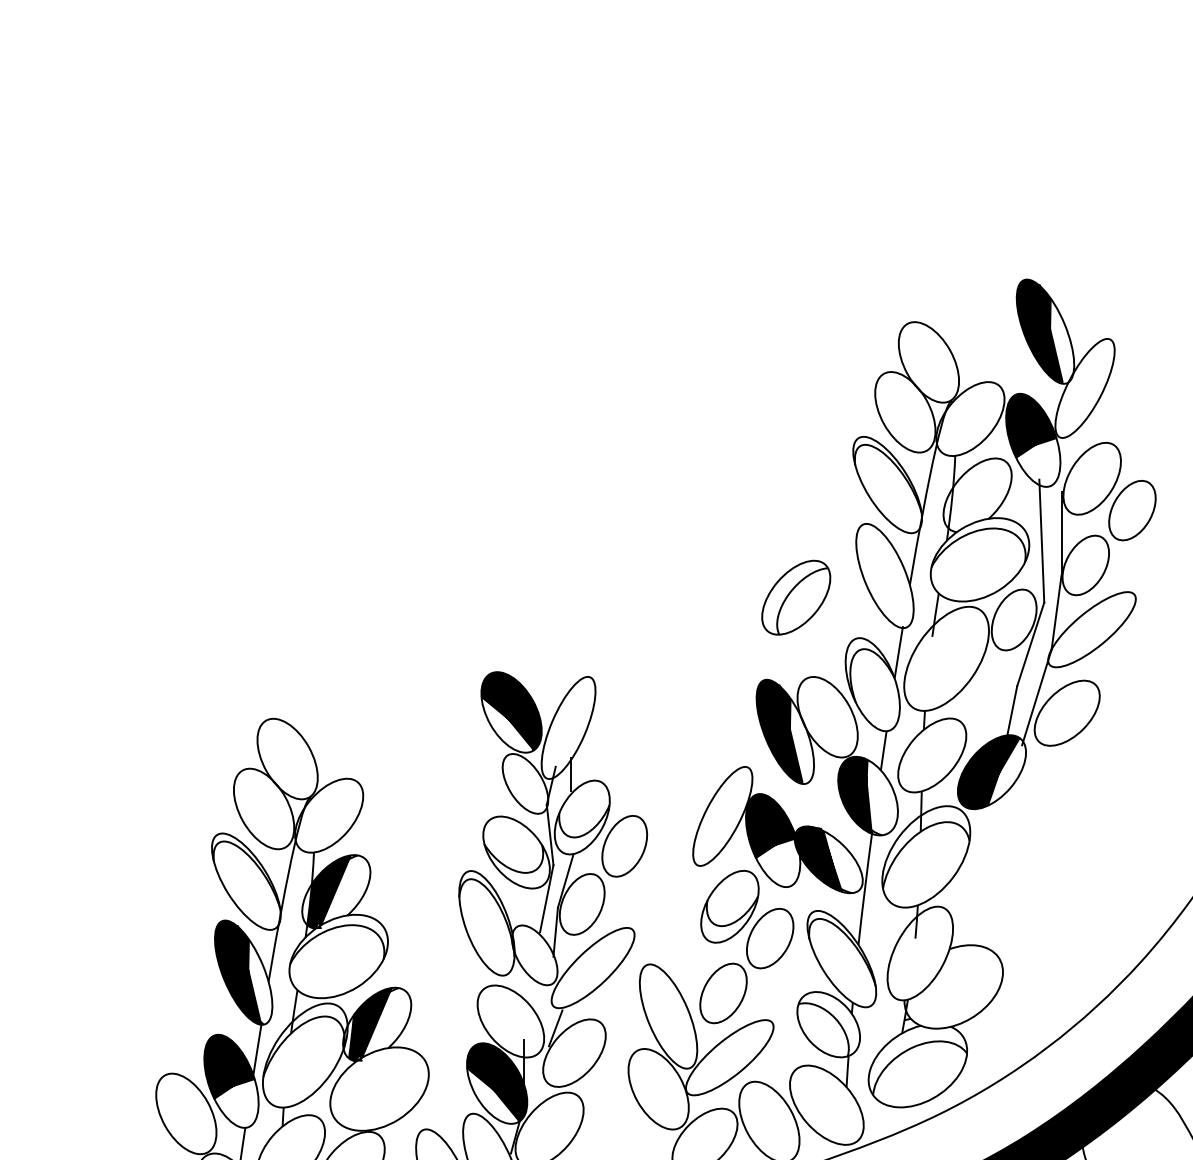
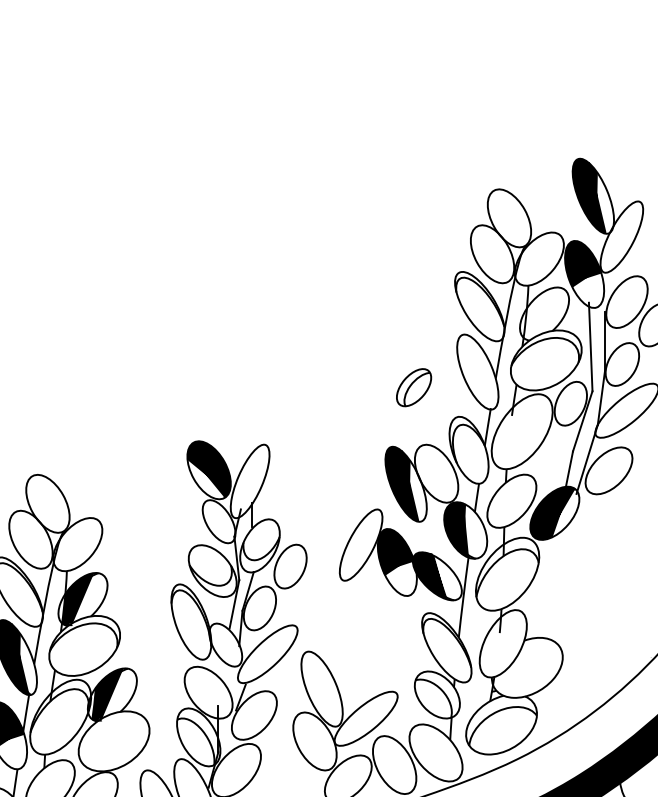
part: (796, 597) -> (414, 387), size x0.7
part: (746, 946) -> (378, 638), removed
fill: (497, 1082) -> (198, 736), removed

